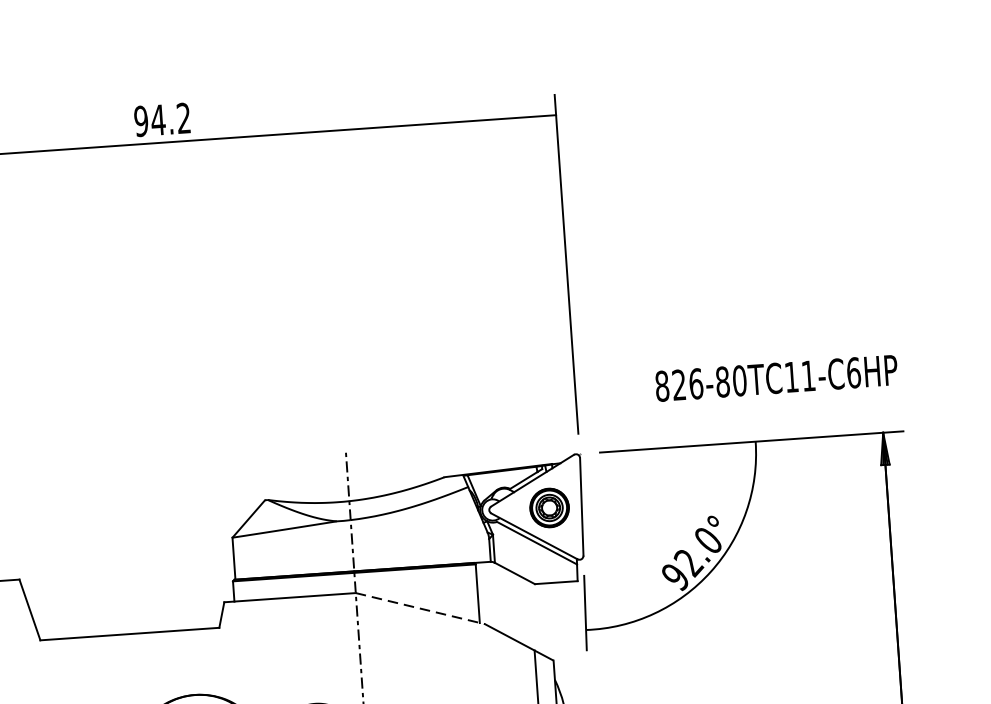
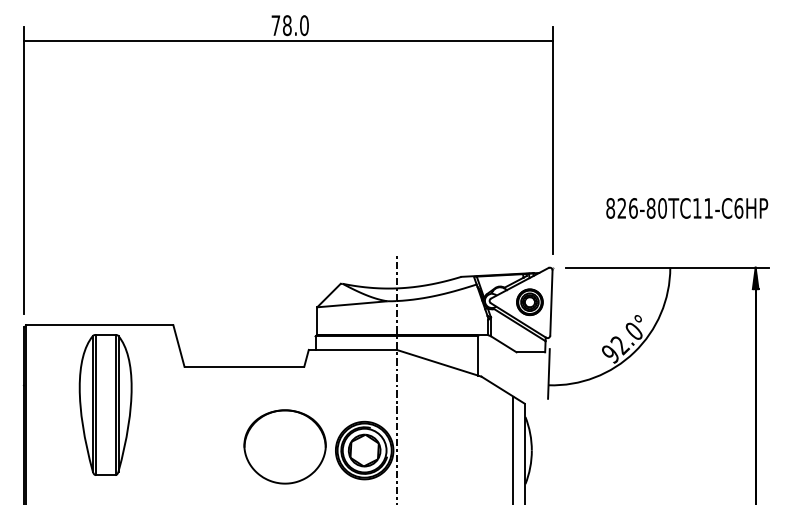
text: (161, 119) -> (289, 25), 94.2 -> 78.0
text: (777, 378) -> (687, 208), moved
line: (420, 608) -> (439, 363), dashed -> solid

